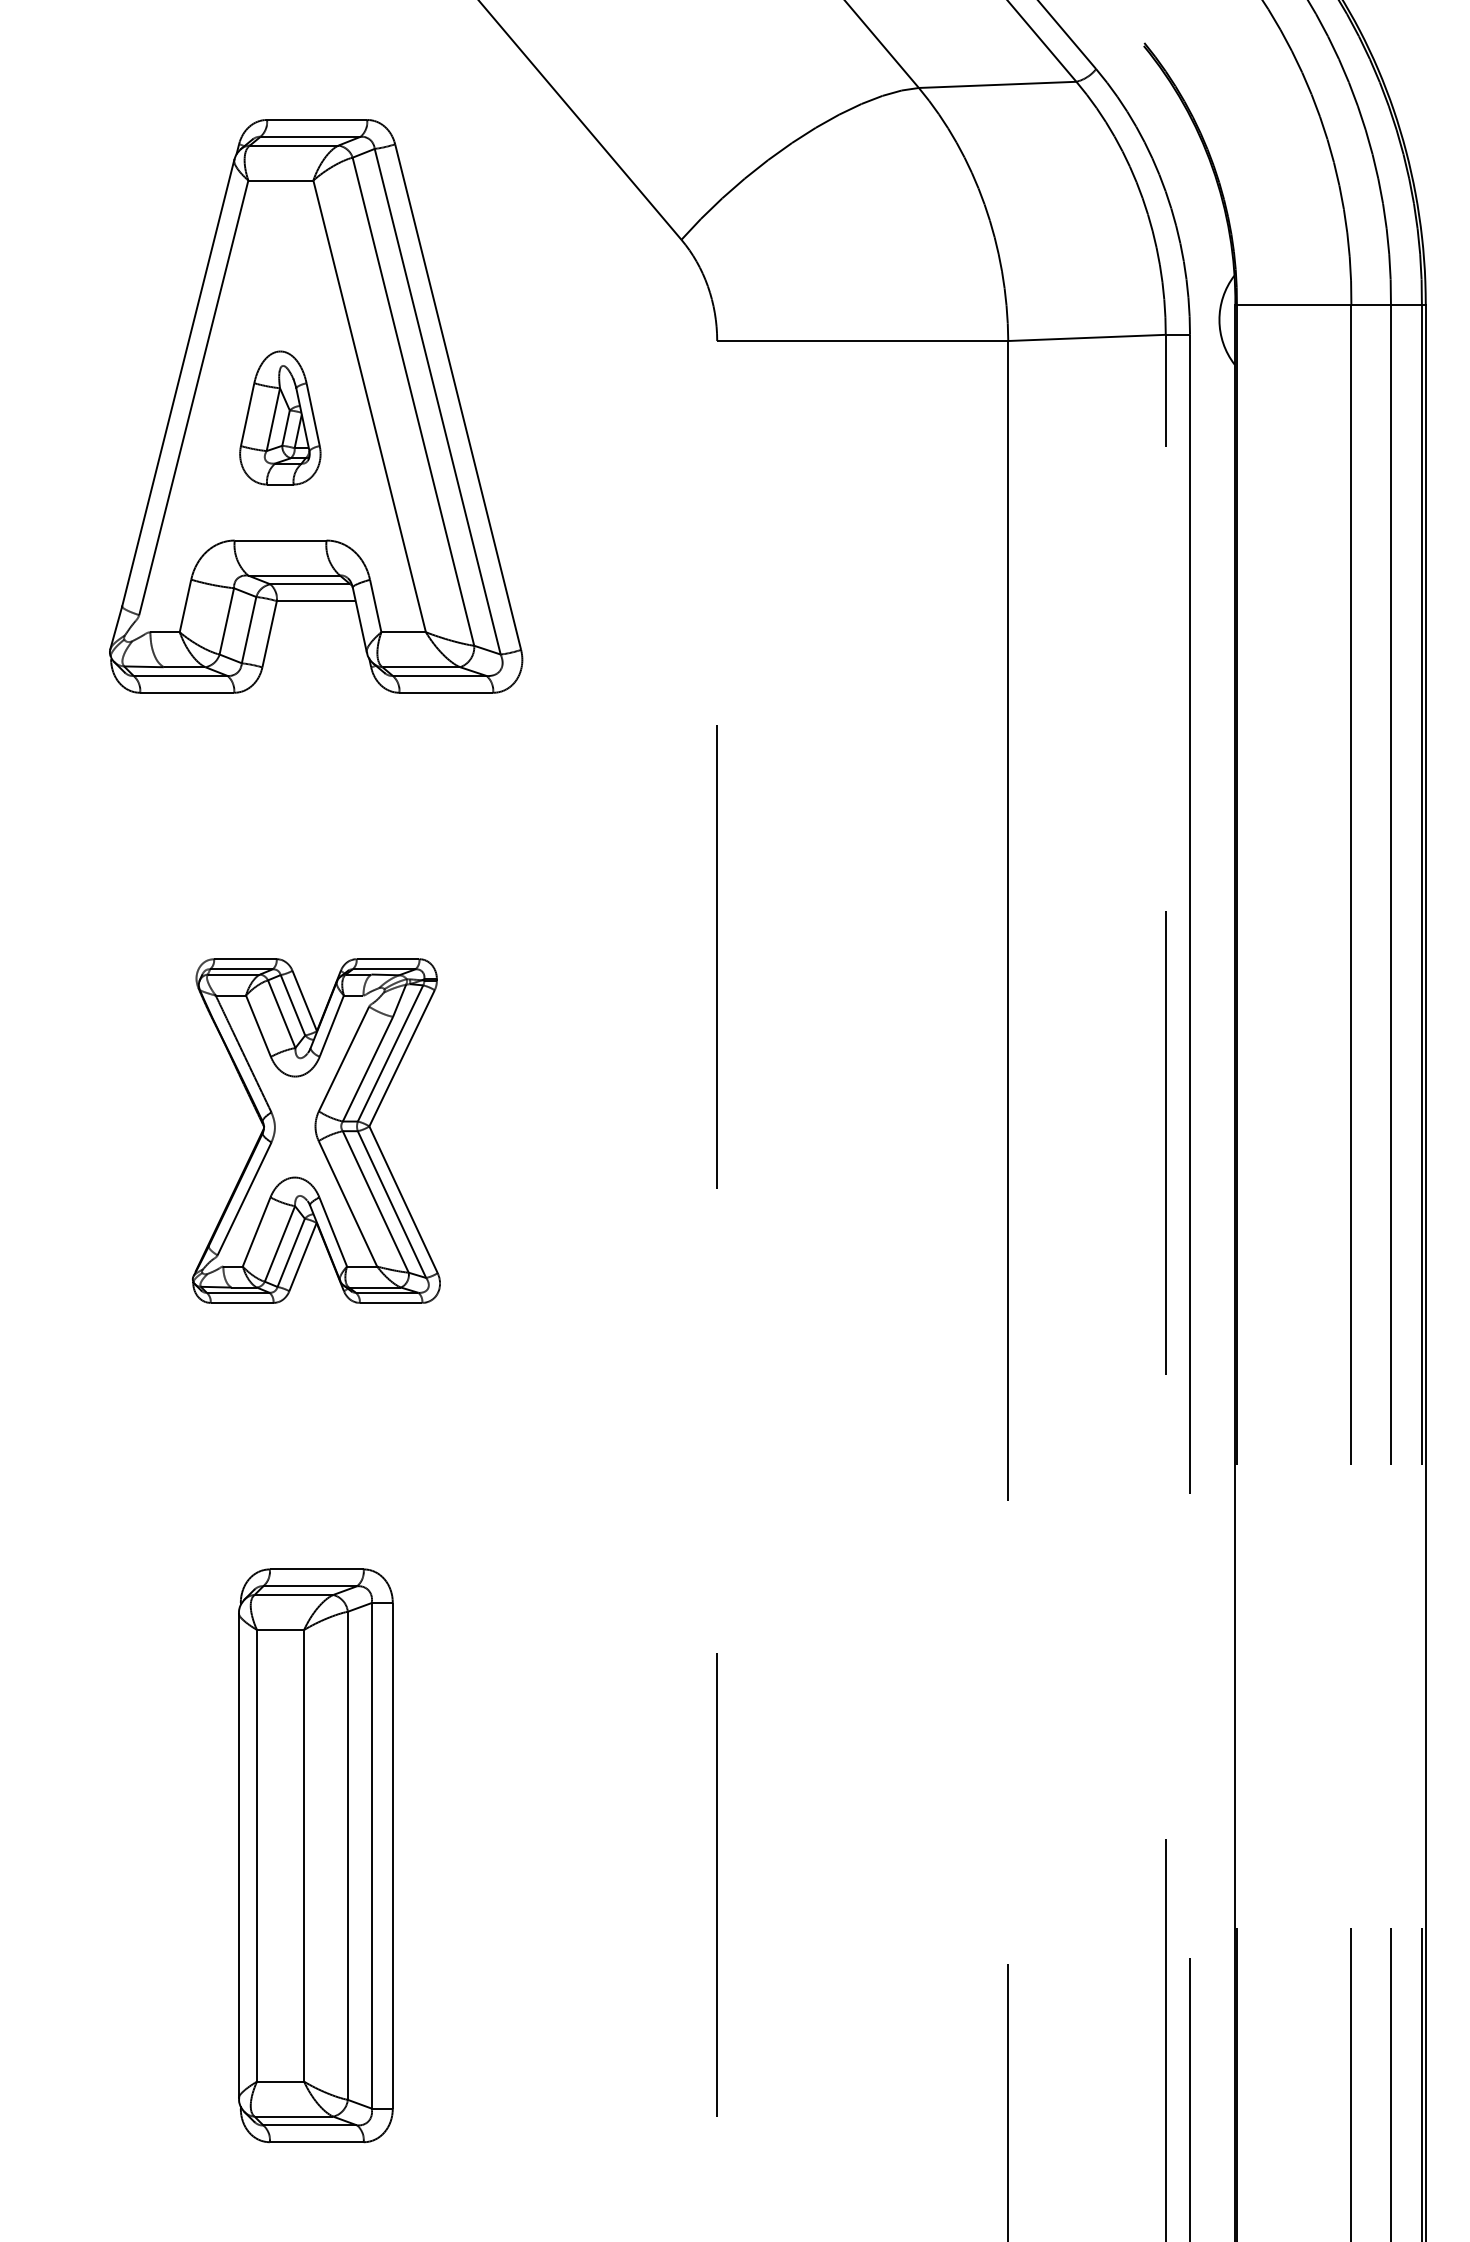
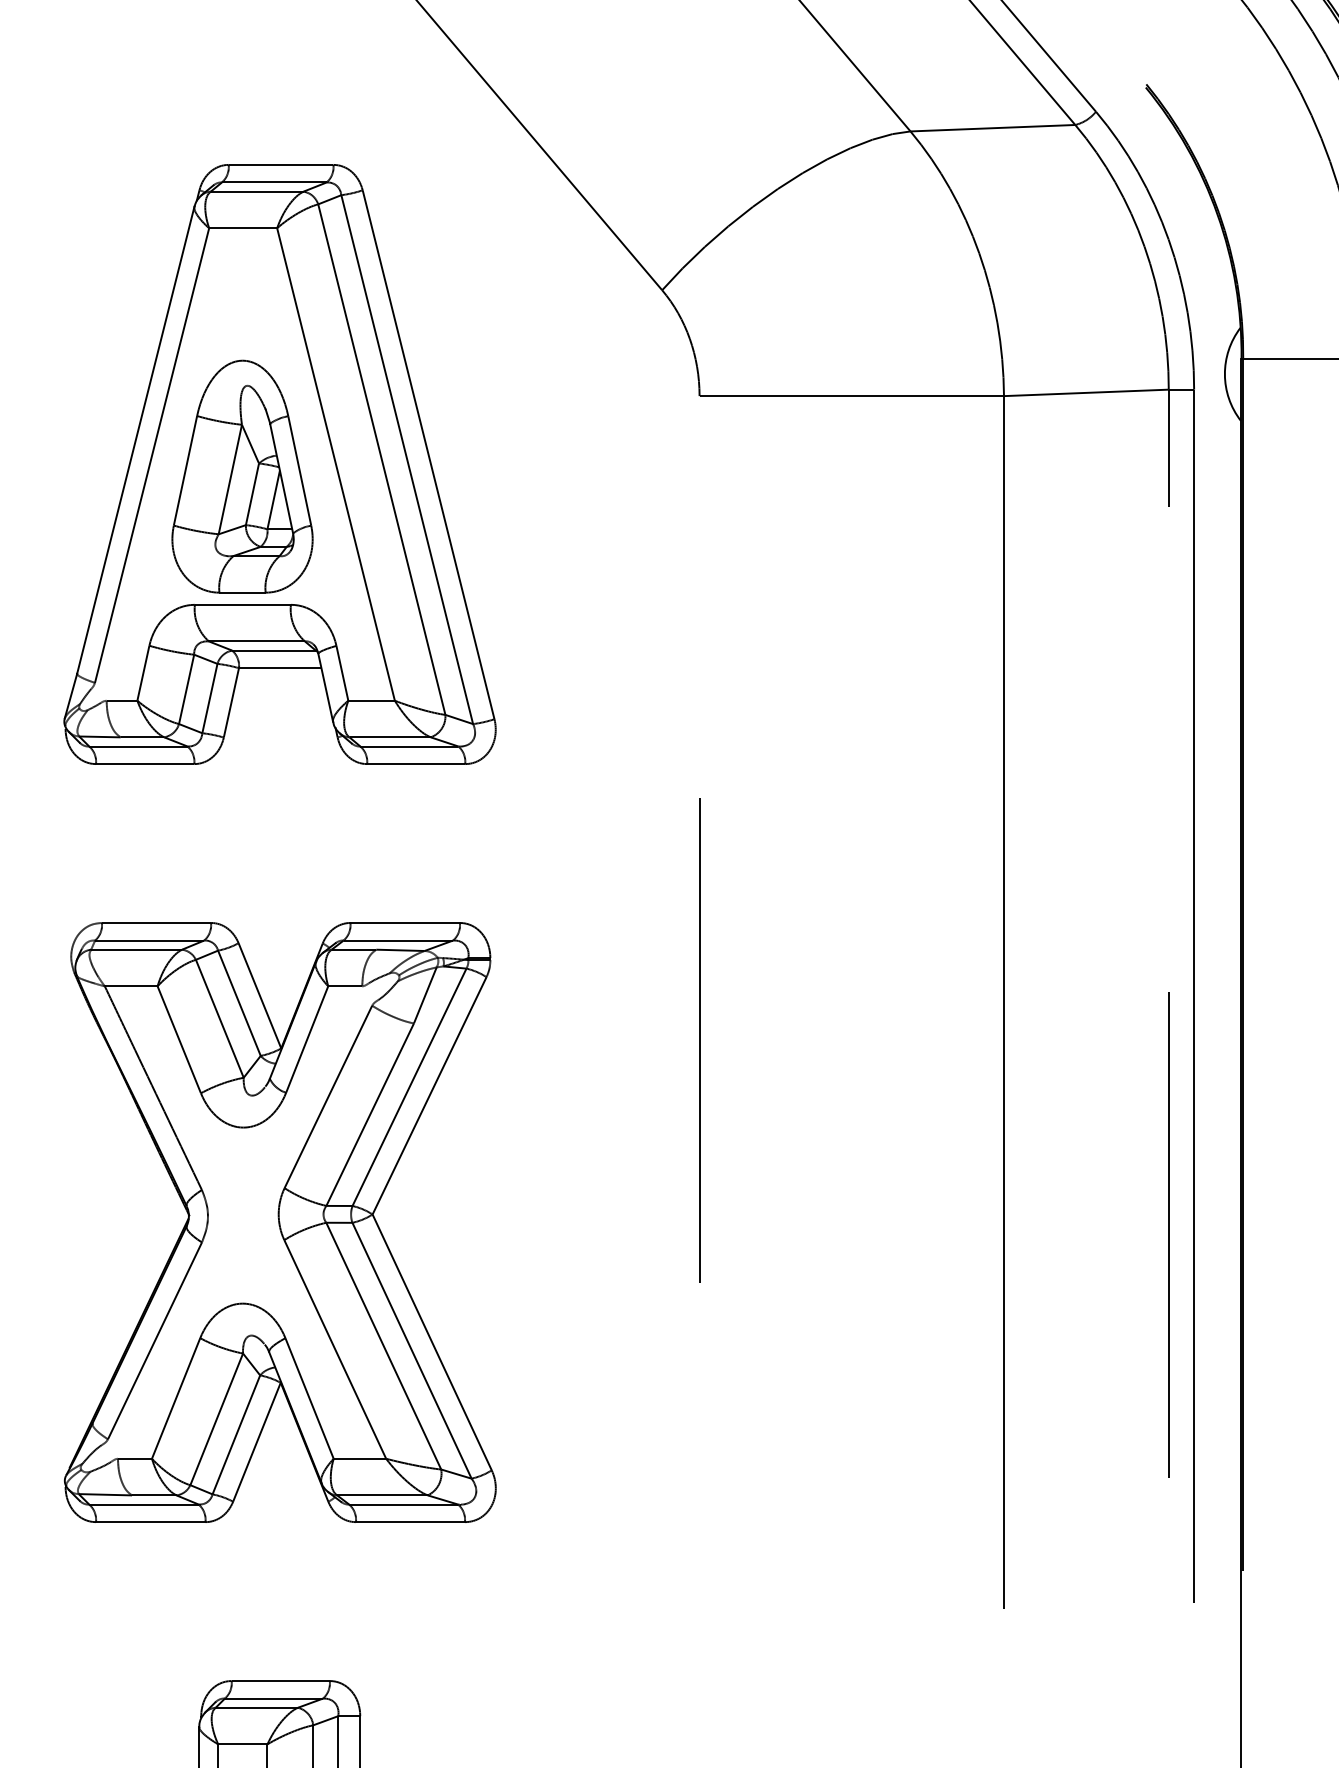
part: (280, 417) -> (242, 476), size x1.67
part: (316, 1130) -> (280, 1221), size x1.67

